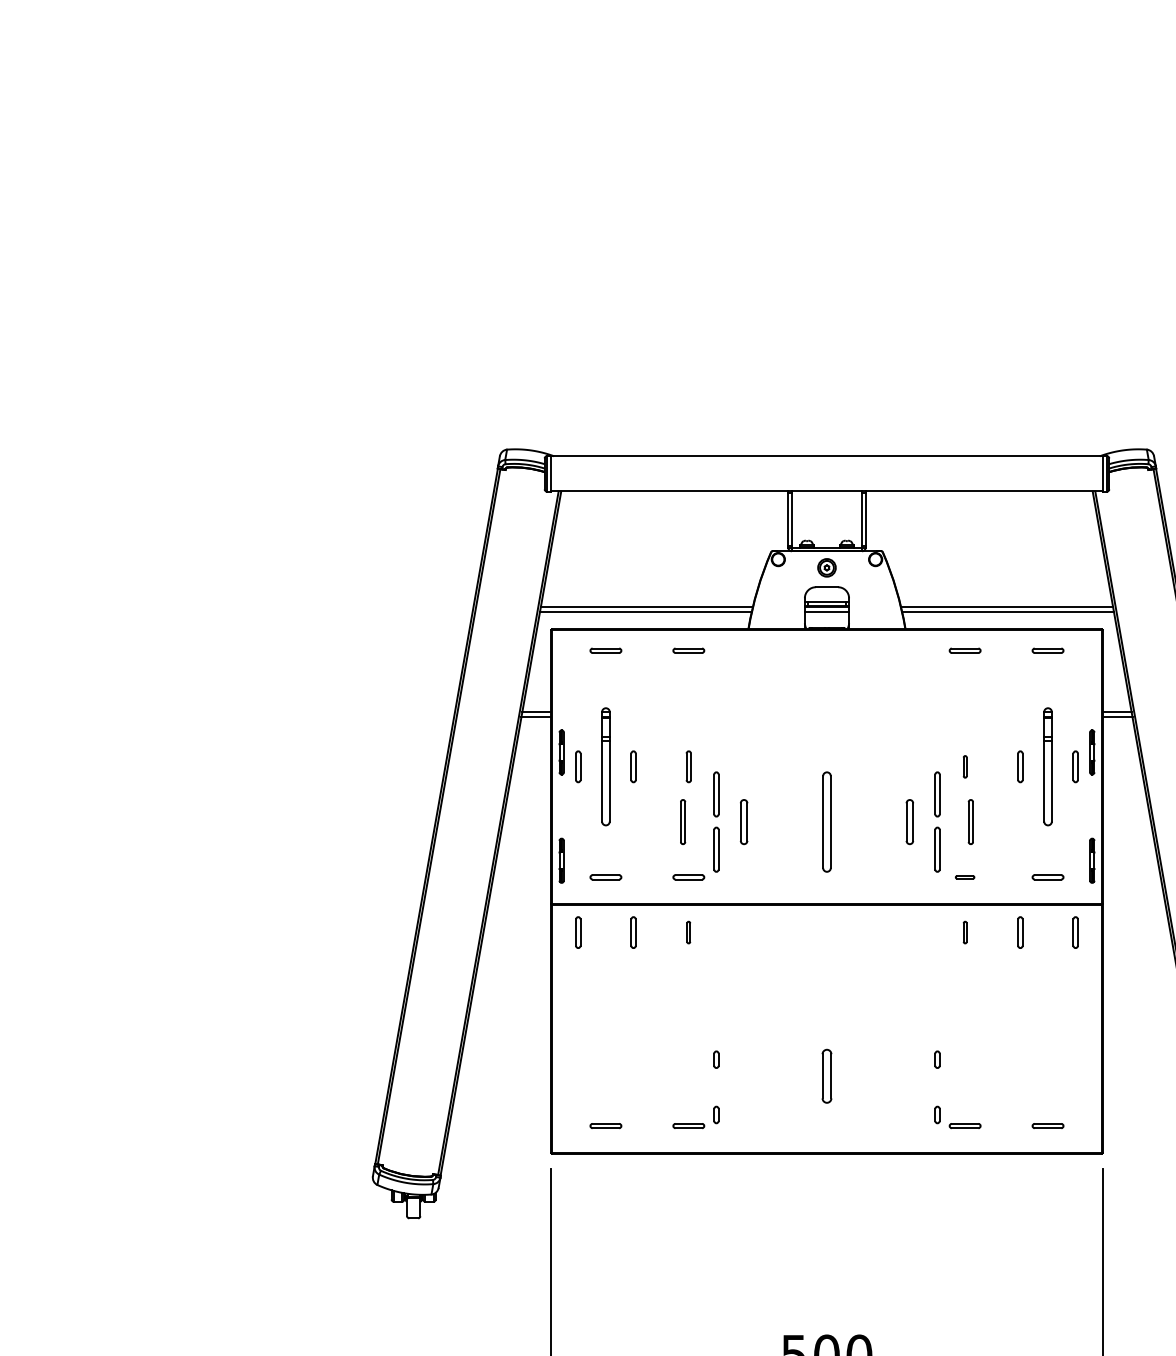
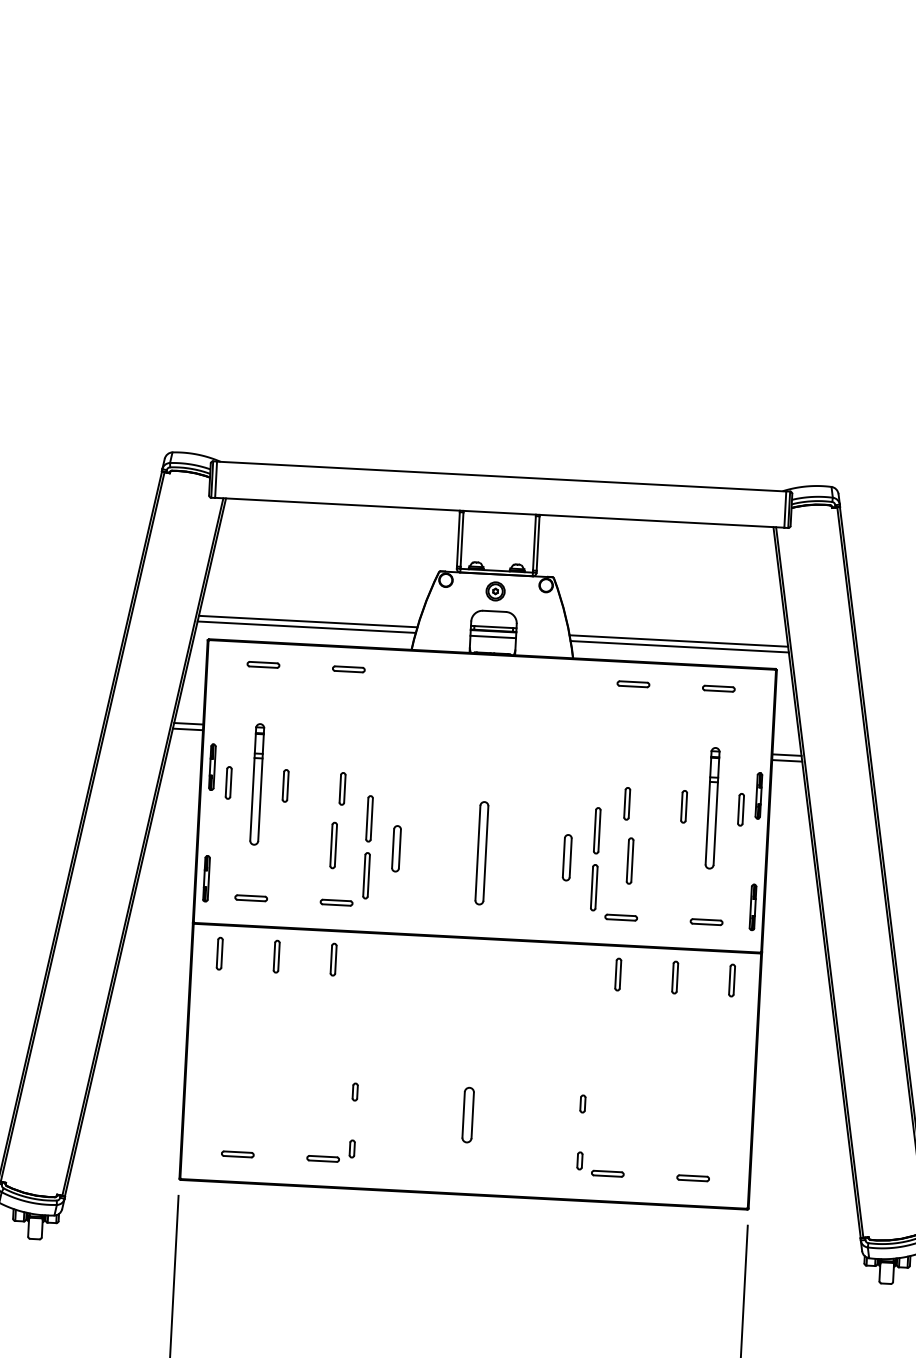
part: (965, 766) -> (627, 803), size x1.43
part: (964, 877) -> (620, 917), size x1.67
part: (688, 932) -> (333, 959), size x1.43
part: (965, 932) -> (618, 974), size x1.43

